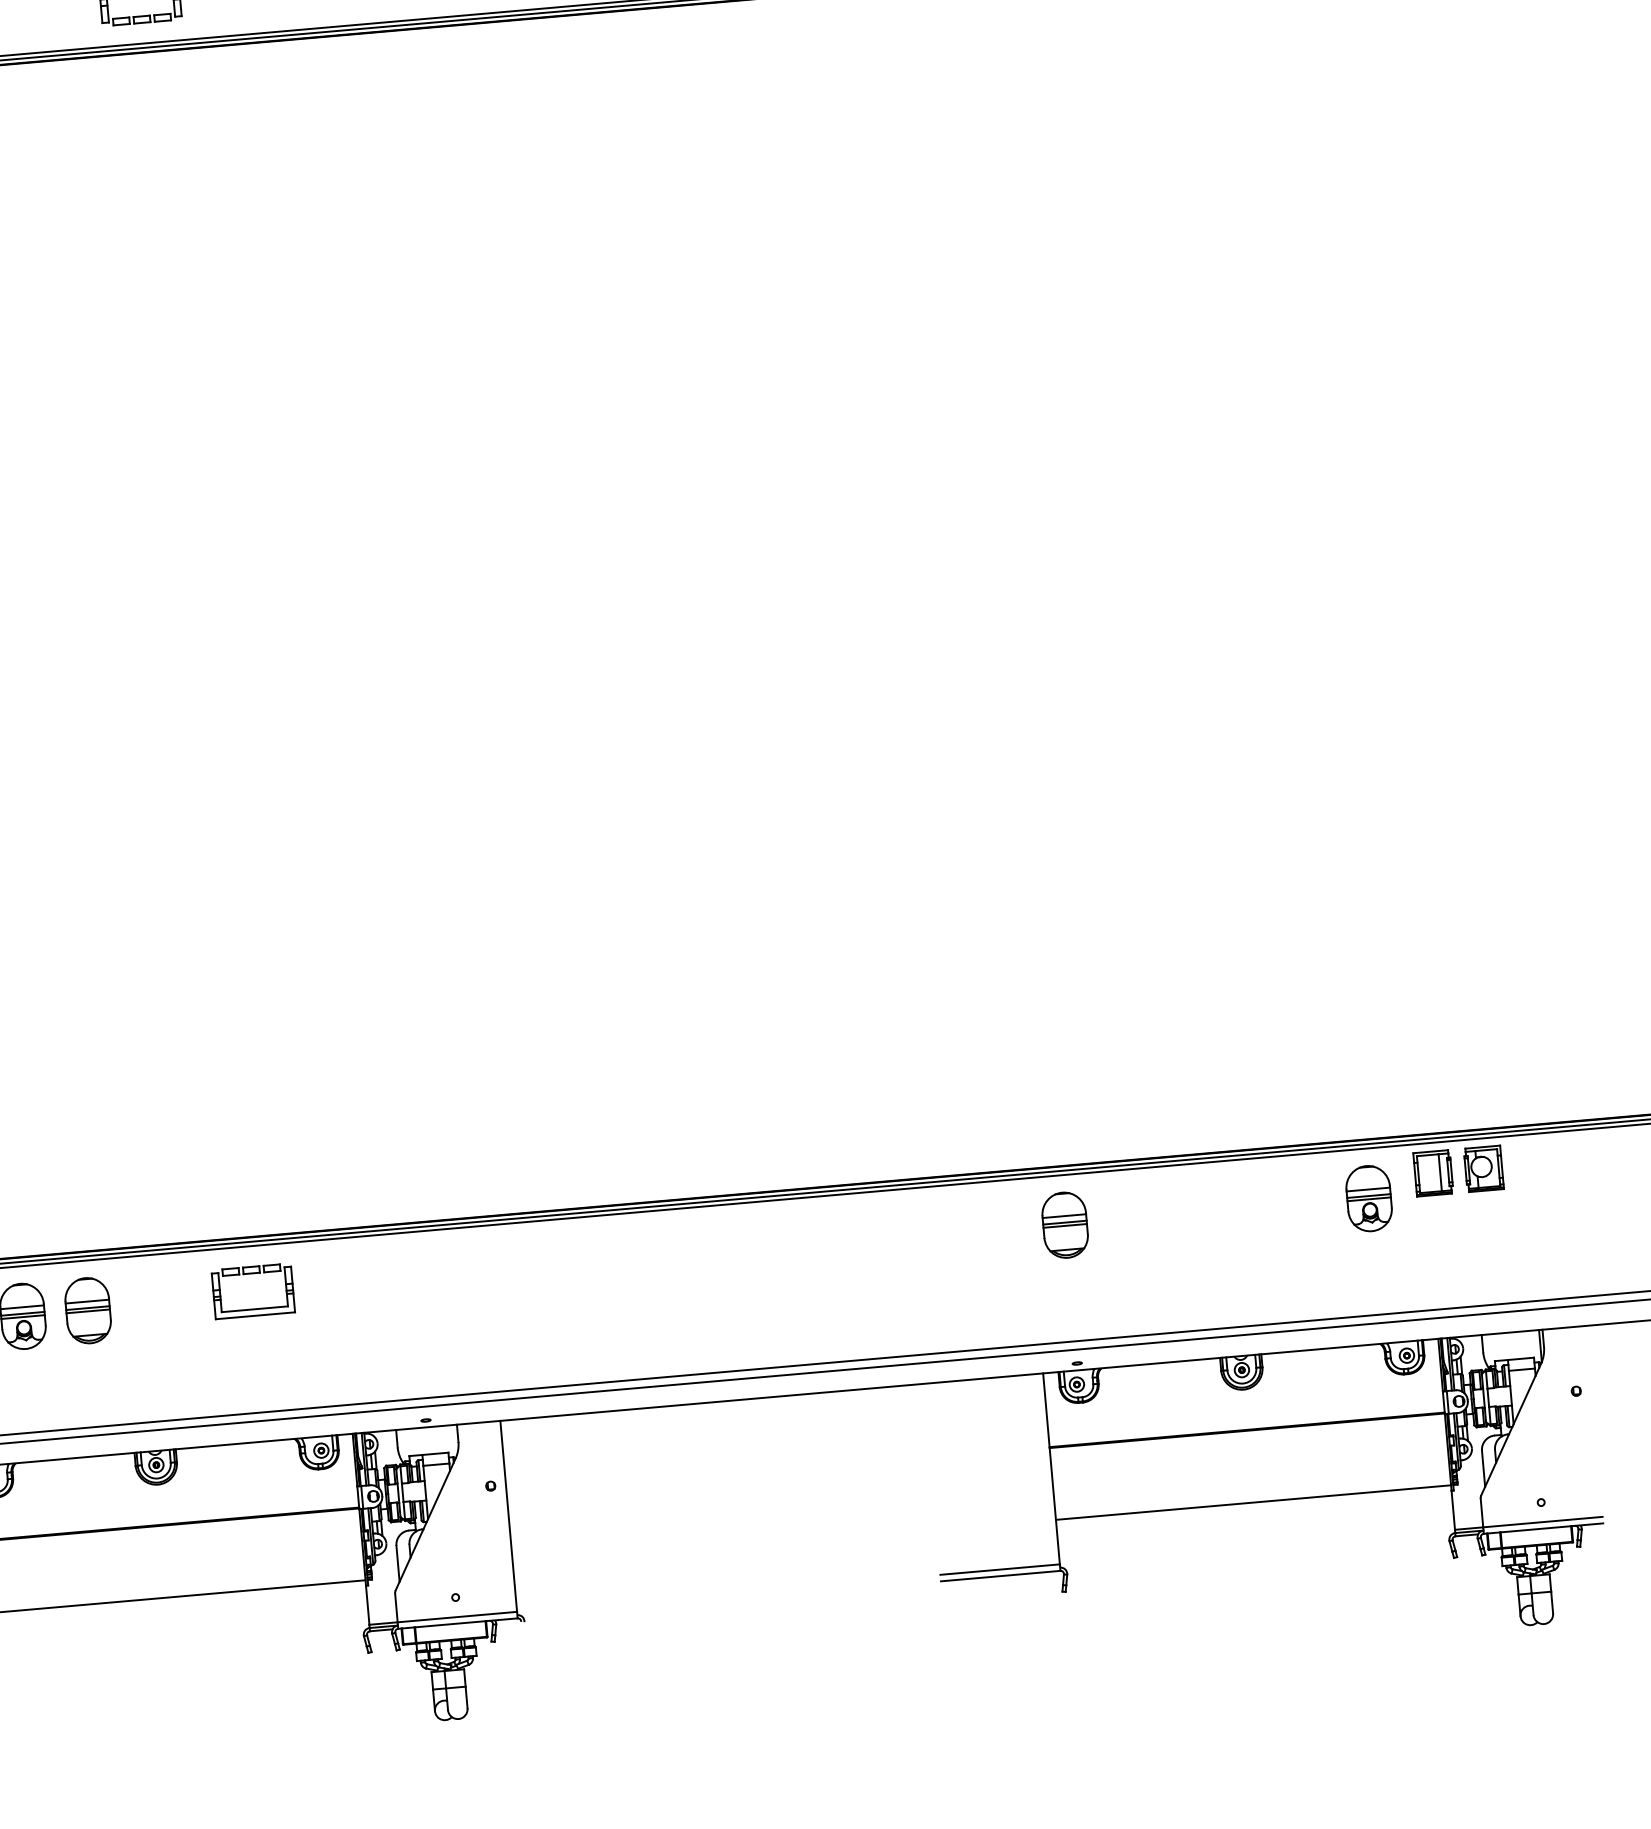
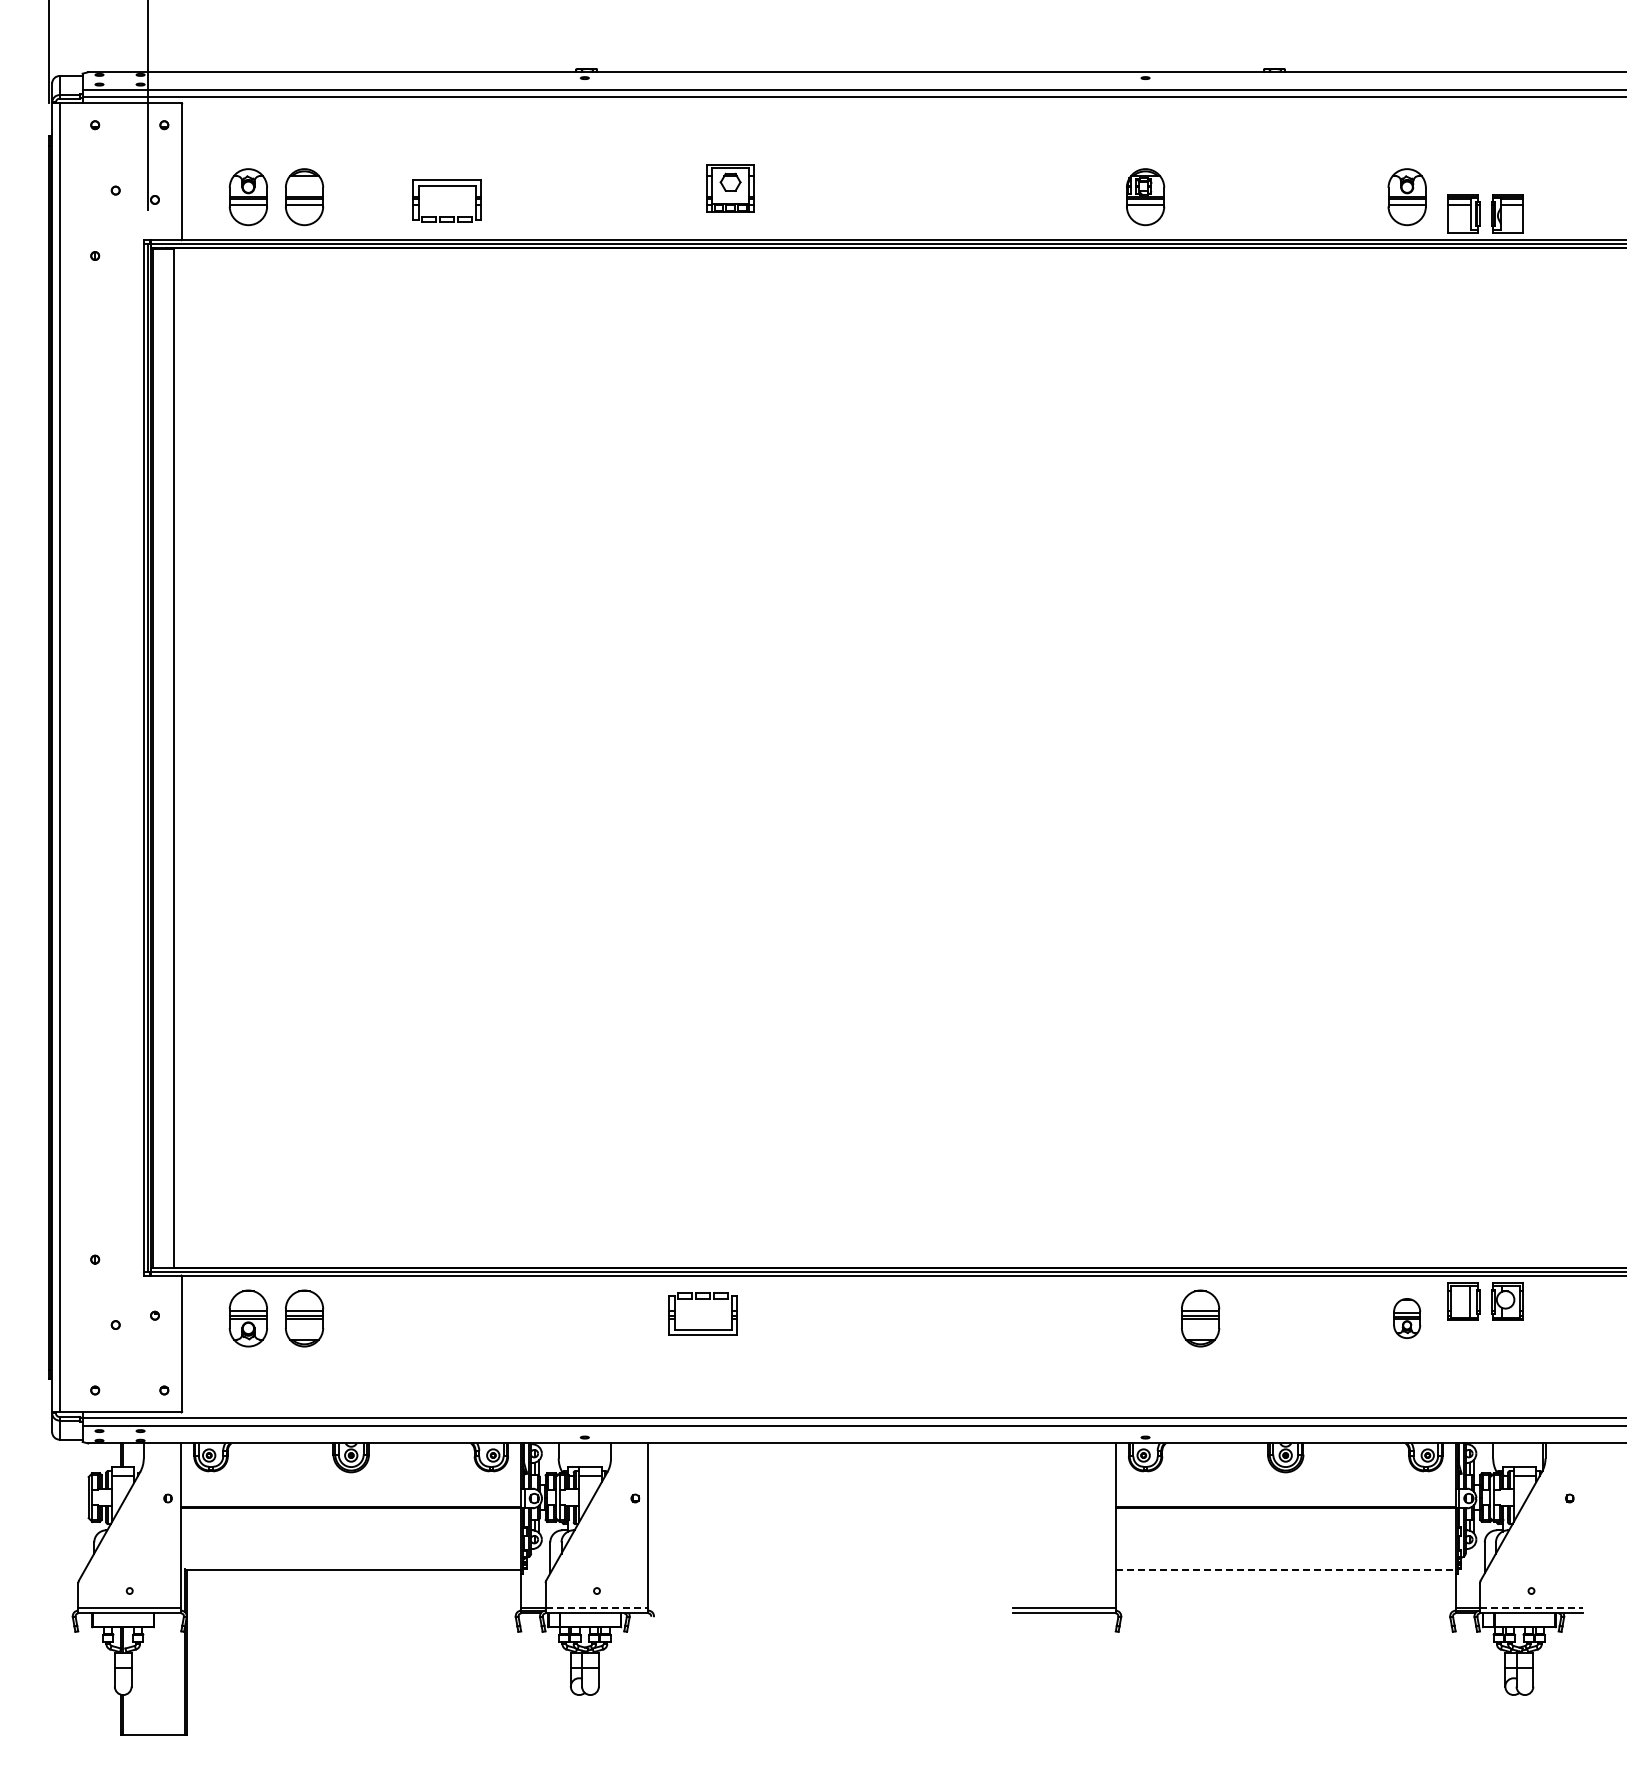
part: (1368, 1198) -> (1406, 1318), size x0.7
part: (1065, 1225) -> (1200, 1318), moved
part: (251, 1274) -> (702, 1299), moved
line: (1254, 1502) -> (1286, 1569), solid -> dashed
line: (1544, 1521) -> (1532, 1607), solid -> dashed
line: (457, 1616) -> (597, 1607), solid -> dashed

